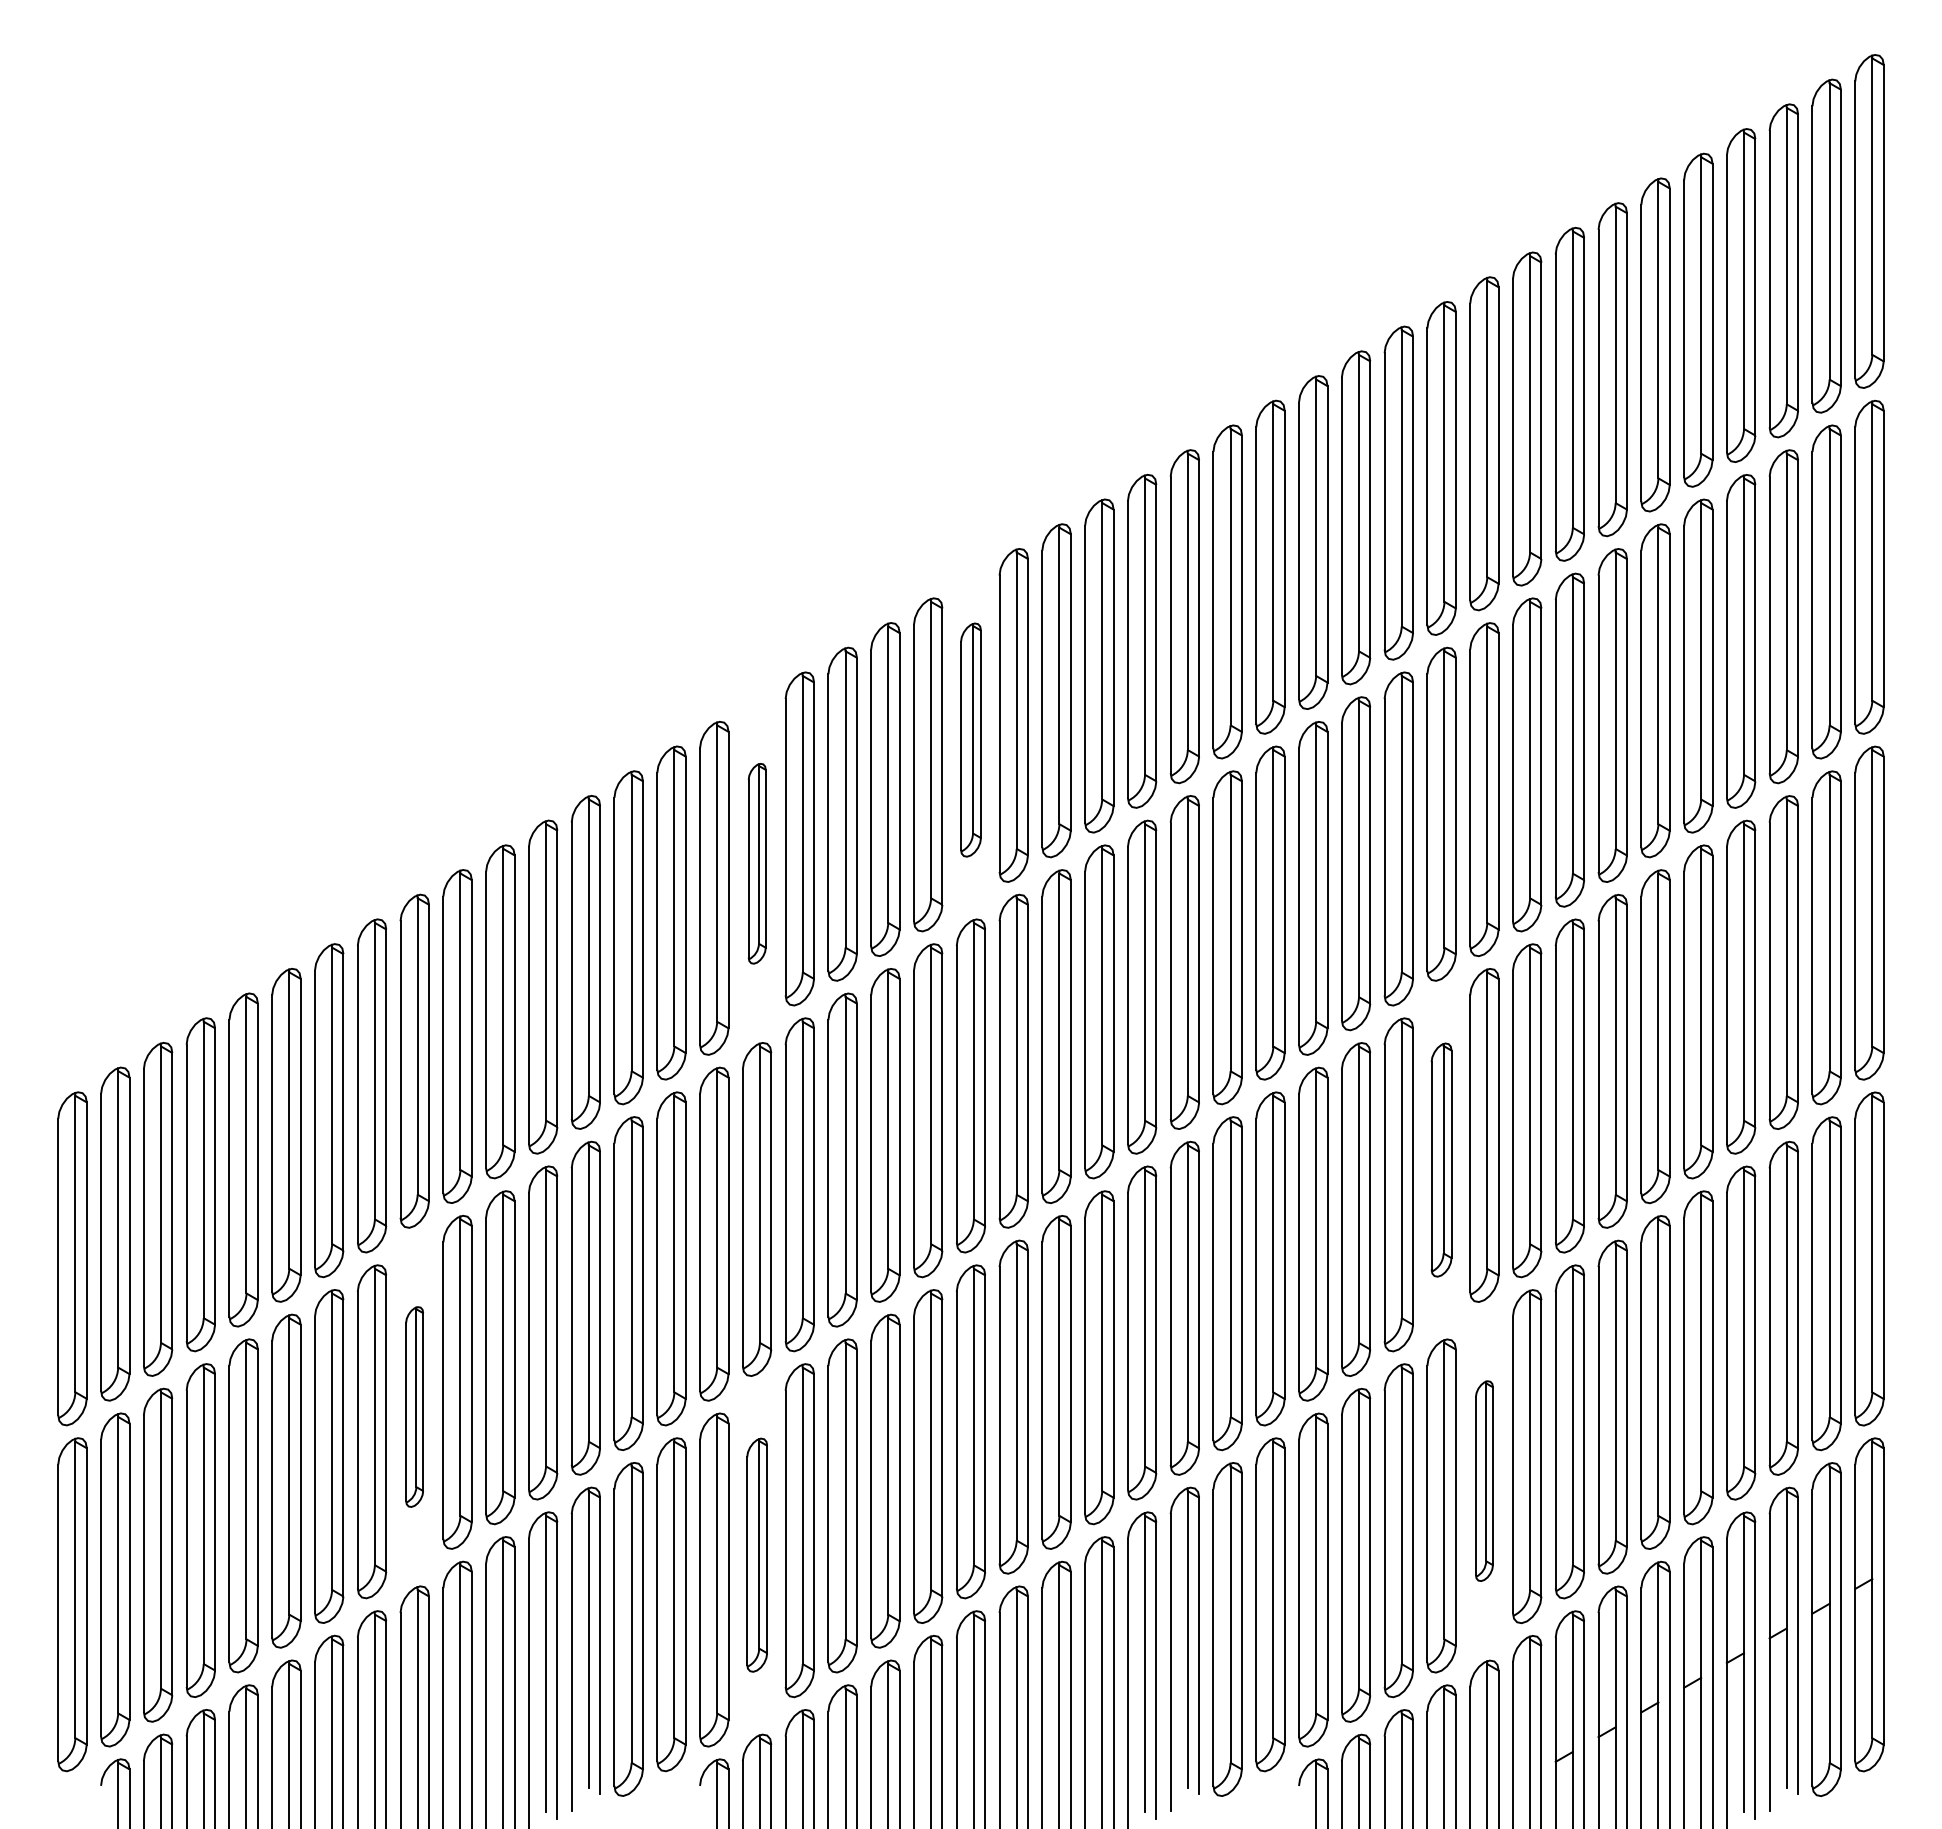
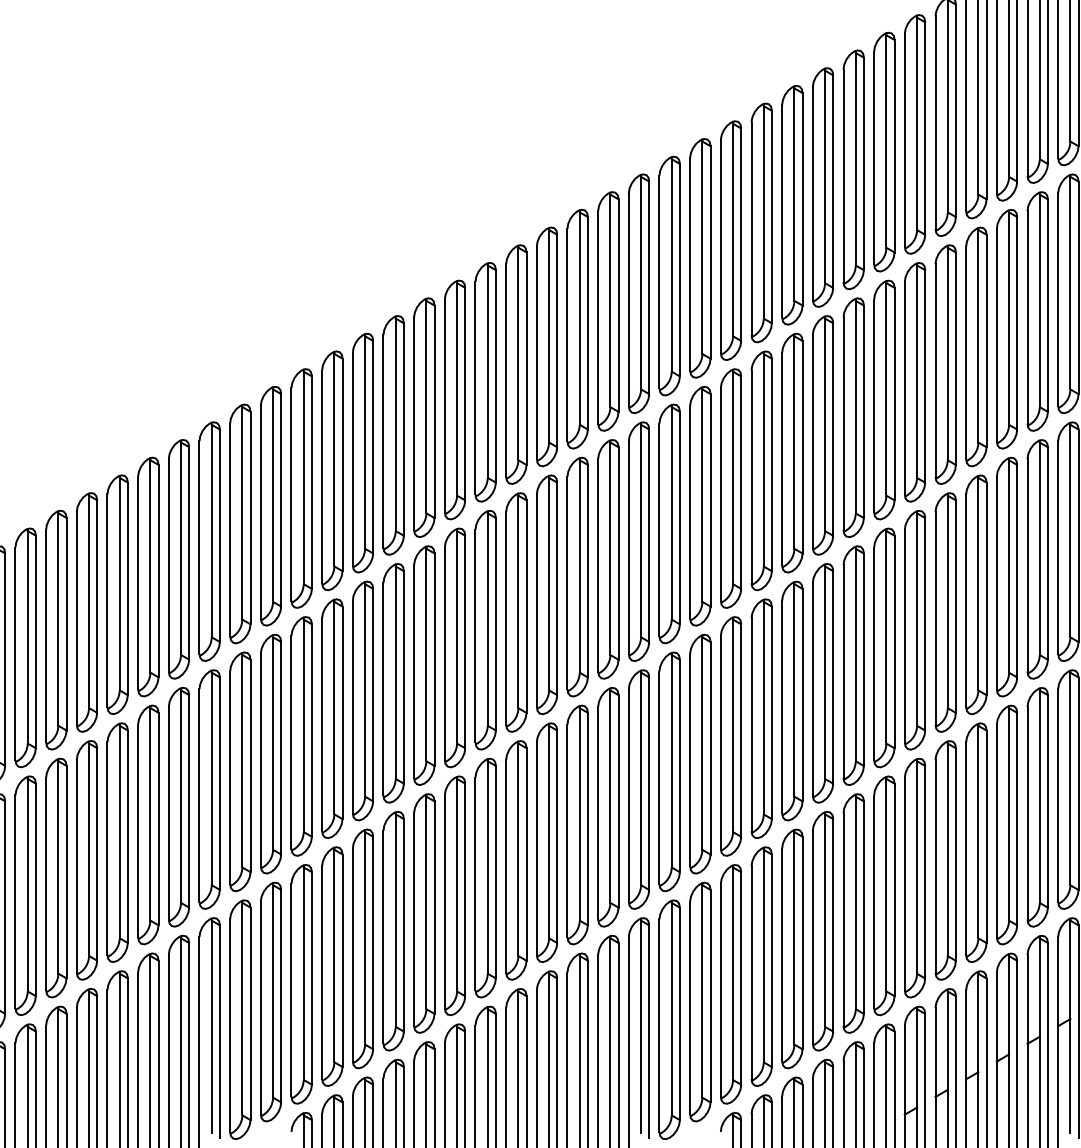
part: (970, 739) -> (485, 381), size x1.43
part: (757, 863) -> (332, 470), size x1.67
part: (1441, 1159) -> (822, 682), size x1.43
part: (414, 1406) -> (86, 859), size x1.67
part: (1484, 1480) -> (853, 912), size x1.67
part: (757, 1554) -> (332, 966), size x1.43

